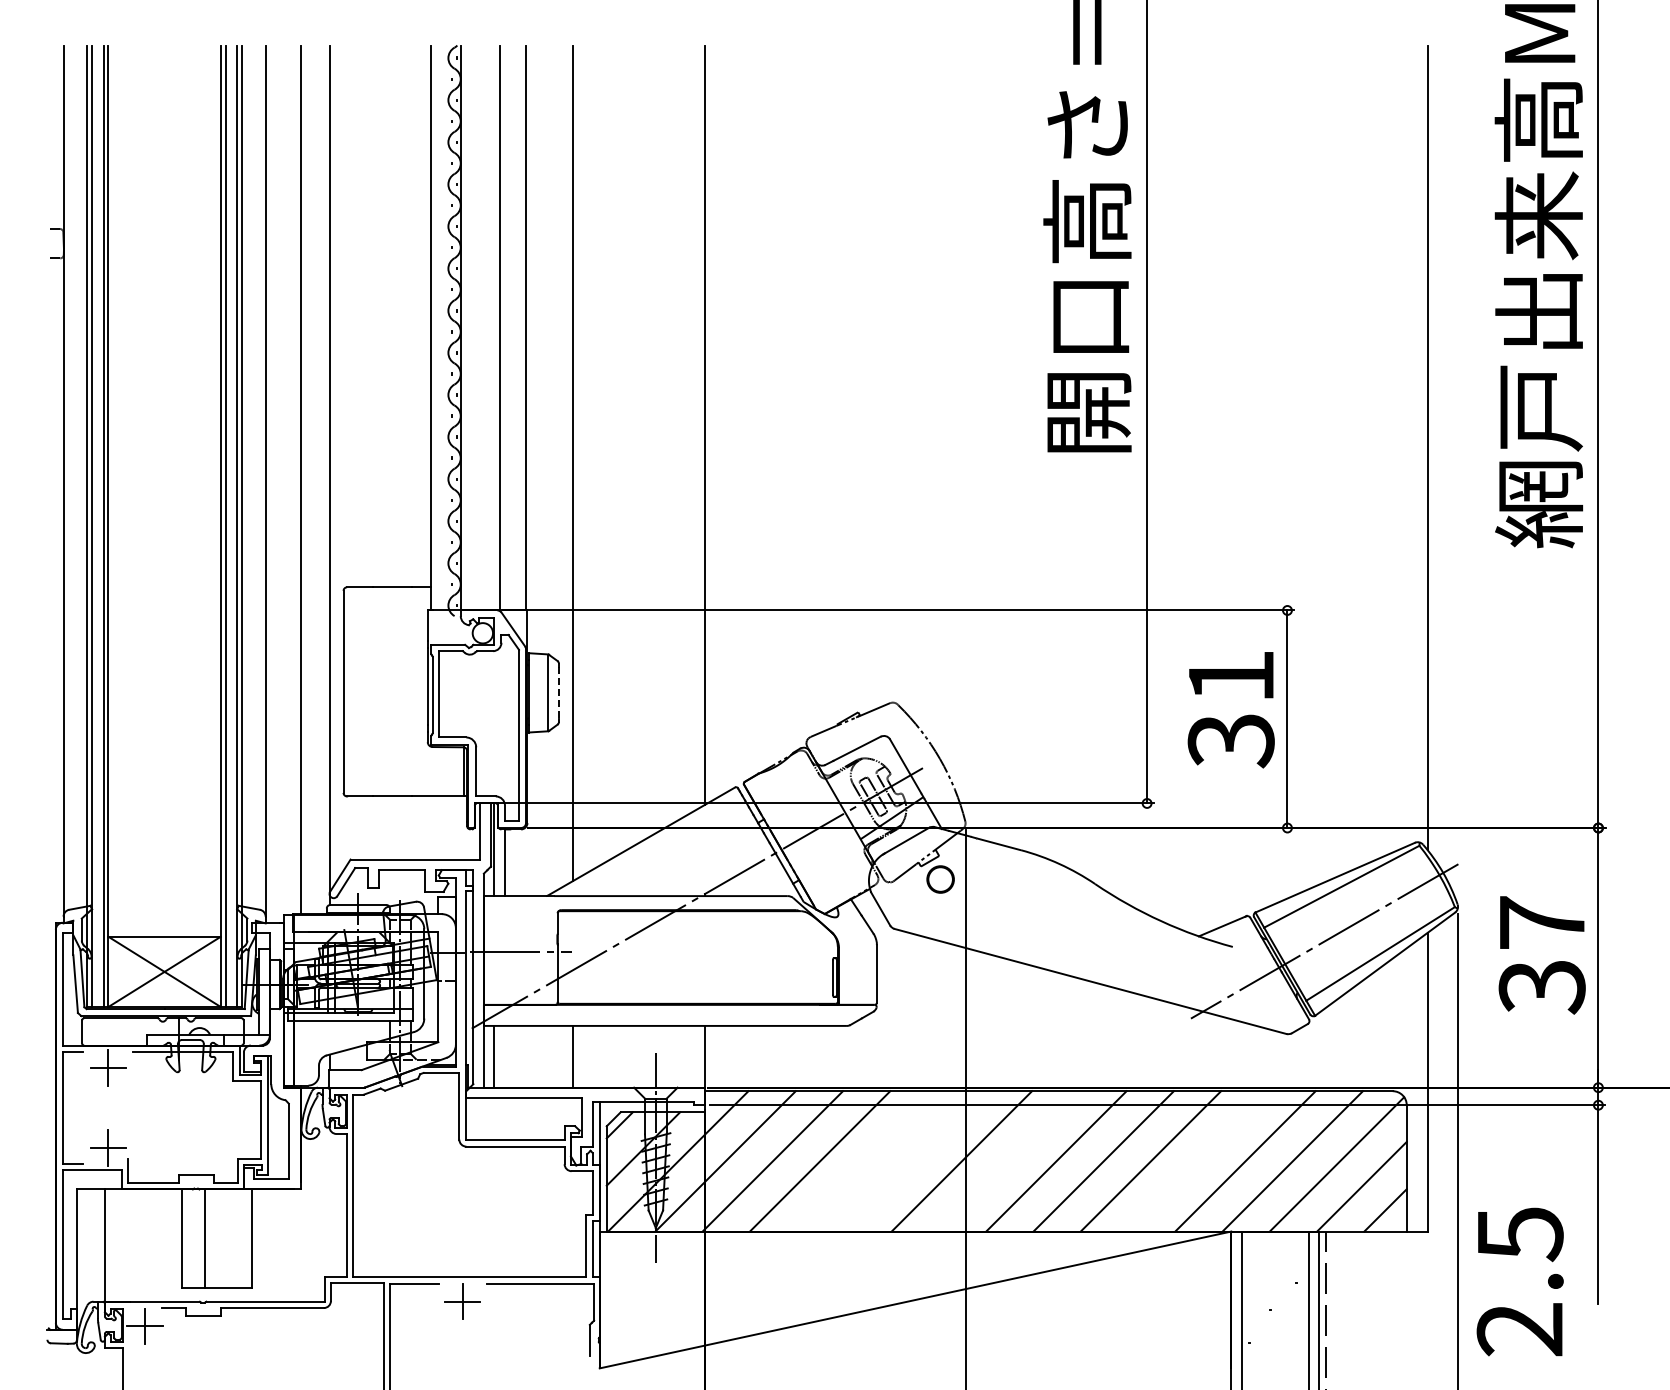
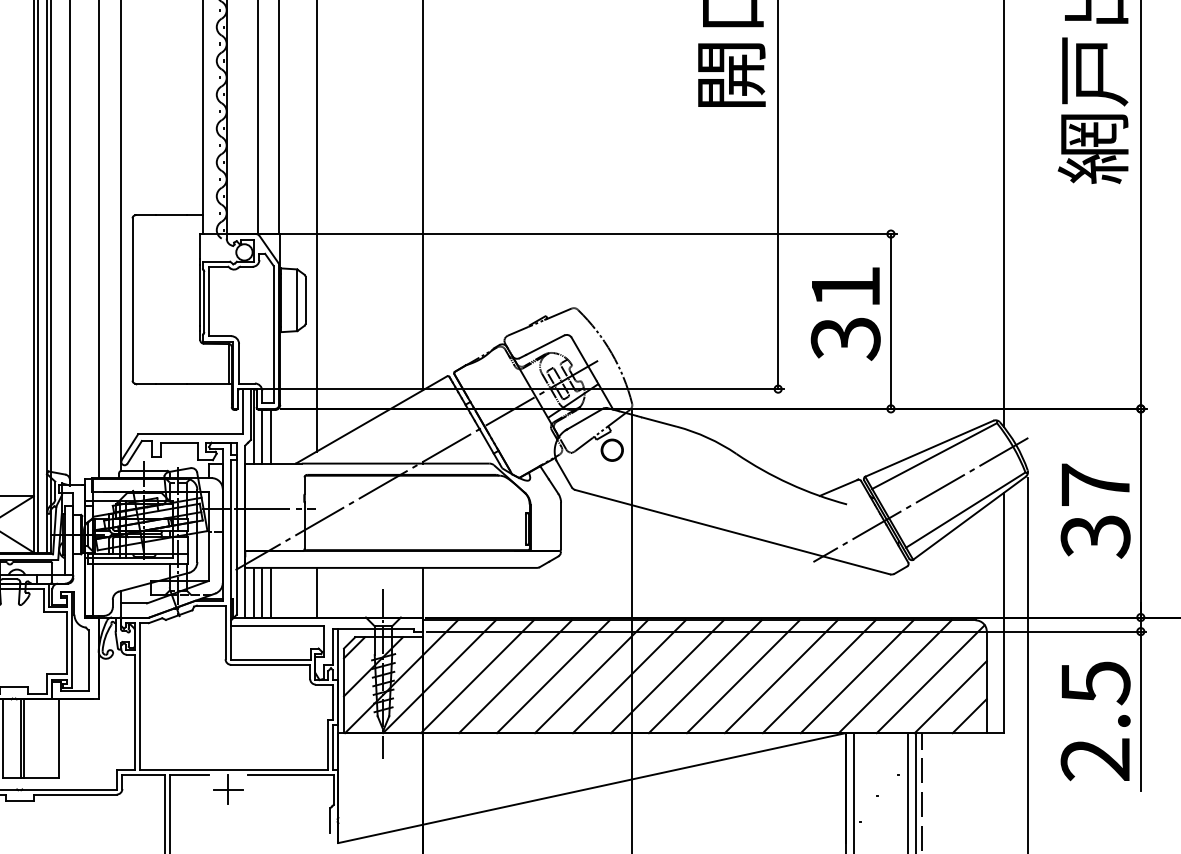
line: (559, 693) -> (306, 300), dashed -> solid
line: (515, 862) -> (270, 436), added
line: (504, 1056) -> (261, 592), added
line: (515, 1056) -> (270, 592), added
line: (867, 1161) -> (553, 676), added
line: (914, 1161) -> (591, 676), added
line: (1009, 1161) -> (667, 676), added
line: (1198, 1161) -> (819, 676), added
line: (208, 1238) -> (24, 738), added
text: (1519, 1281) -> (1095, 721), moved

